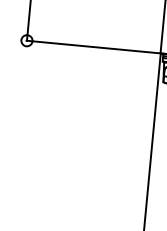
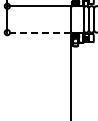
line: (94, 46) -> (39, 32), solid -> dashed

